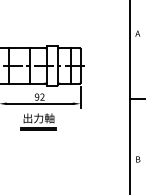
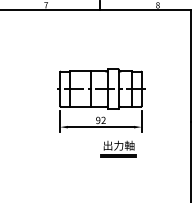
part: (38, 121) -> (118, 148), moved

